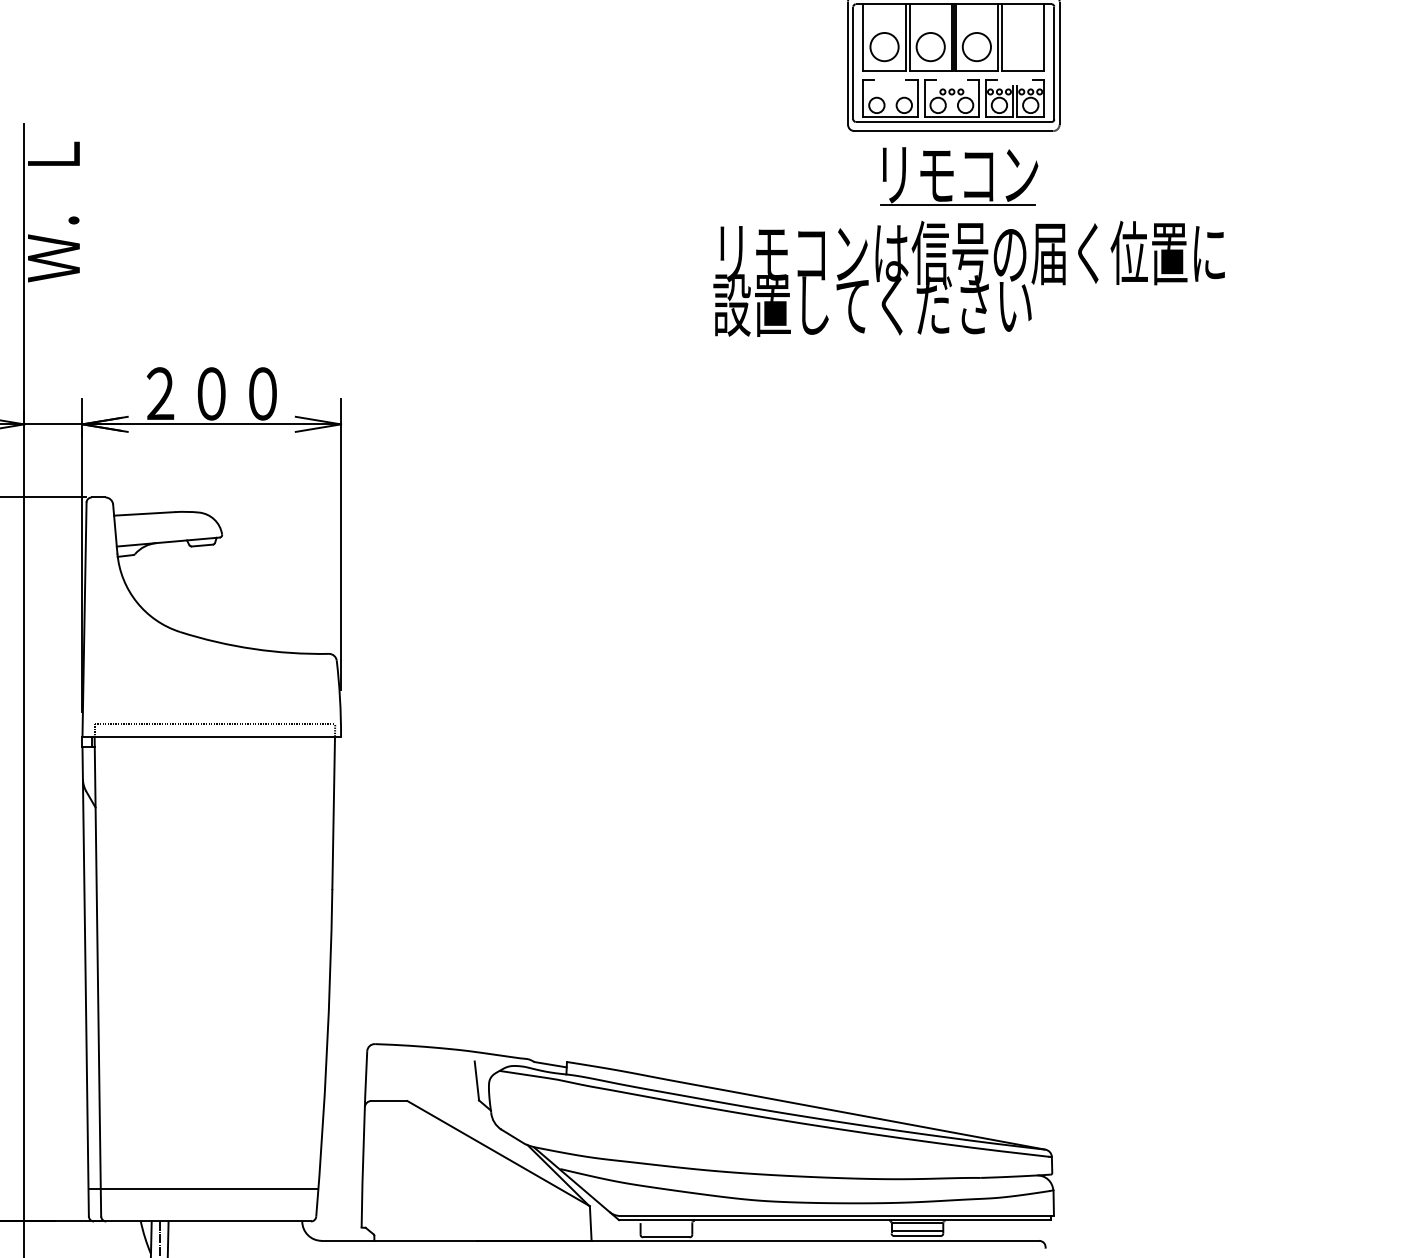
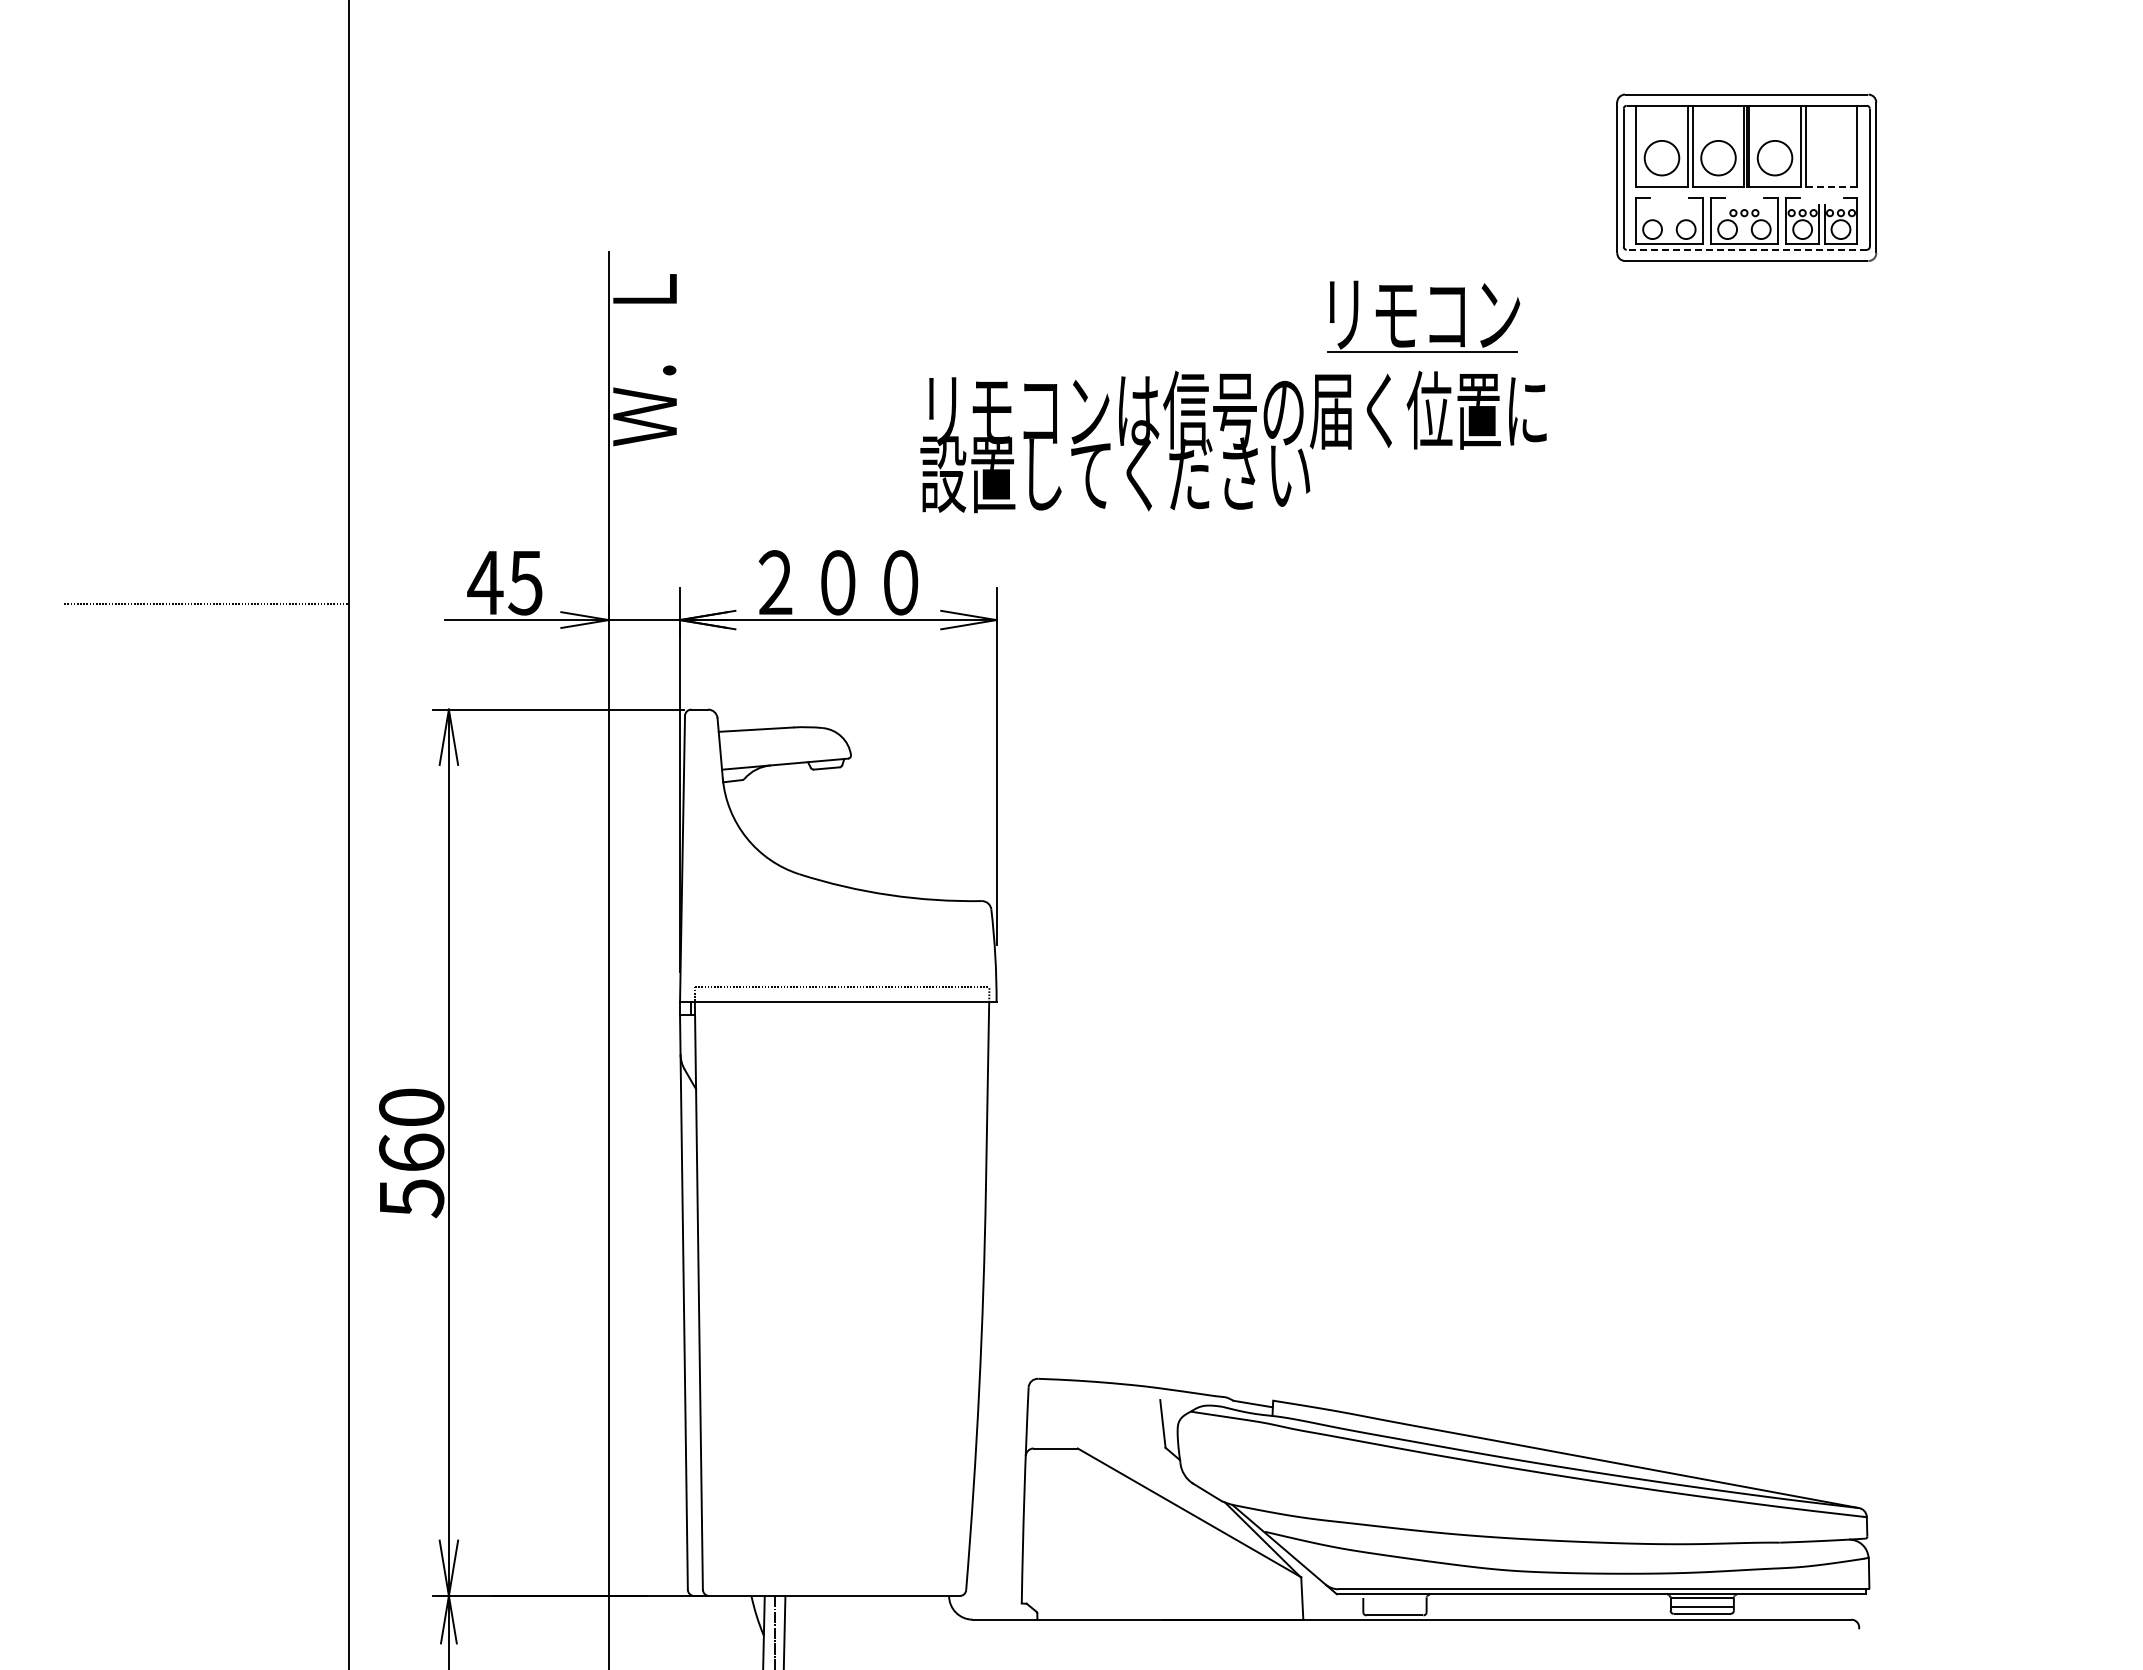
line: (1023, 71) -> (1831, 187), solid -> dashed
line: (953, 121) -> (1746, 249), solid -> dashed
part: (953, 176) -> (1416, 316), moved
text: (969, 278) -> (1233, 441), moved
line: (202, 1189) -> (827, 1556), removed

